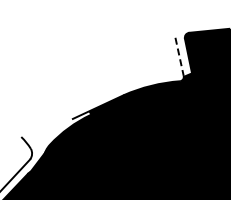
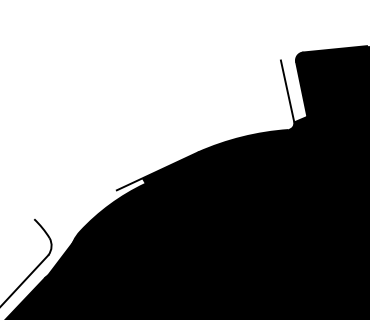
line: (179, 57) -> (287, 92), dashed -> solid

